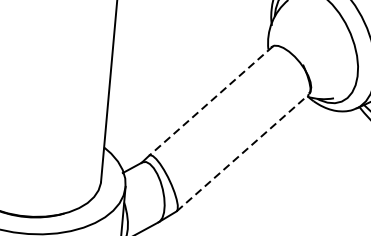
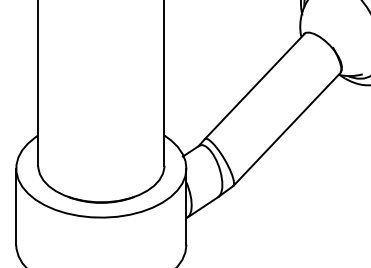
line: (210, 101) -> (254, 86), dashed -> solid
line: (243, 151) -> (287, 128), dashed -> solid

